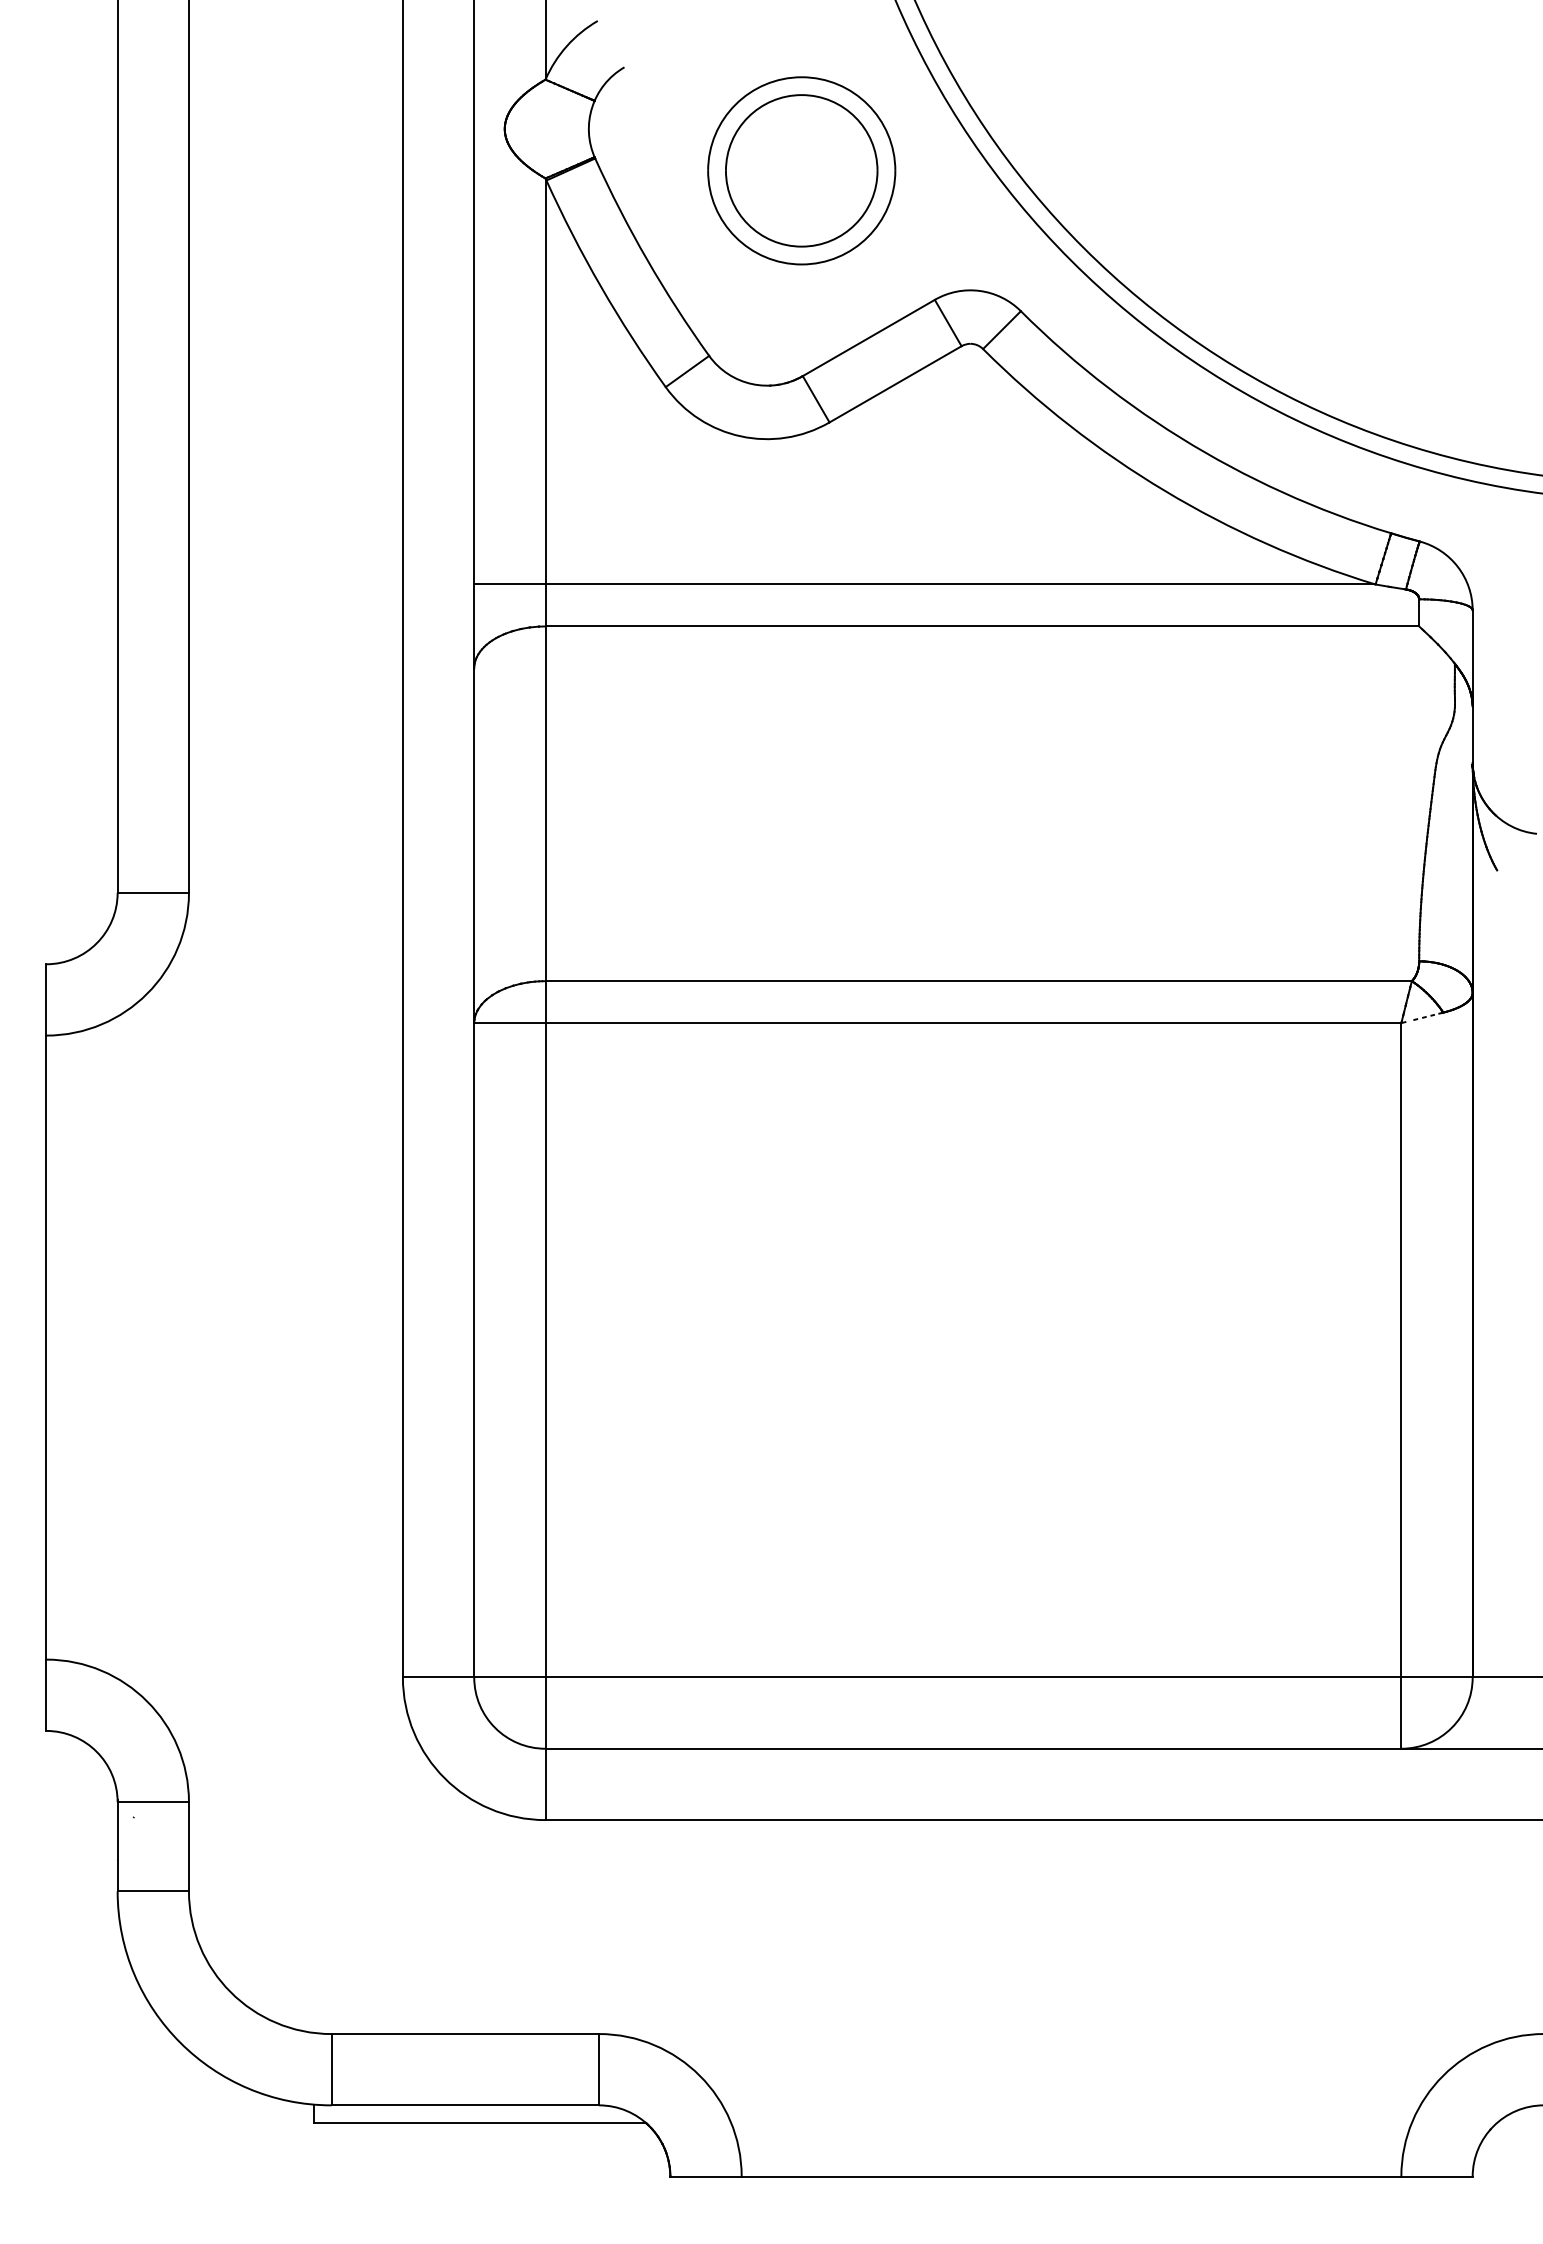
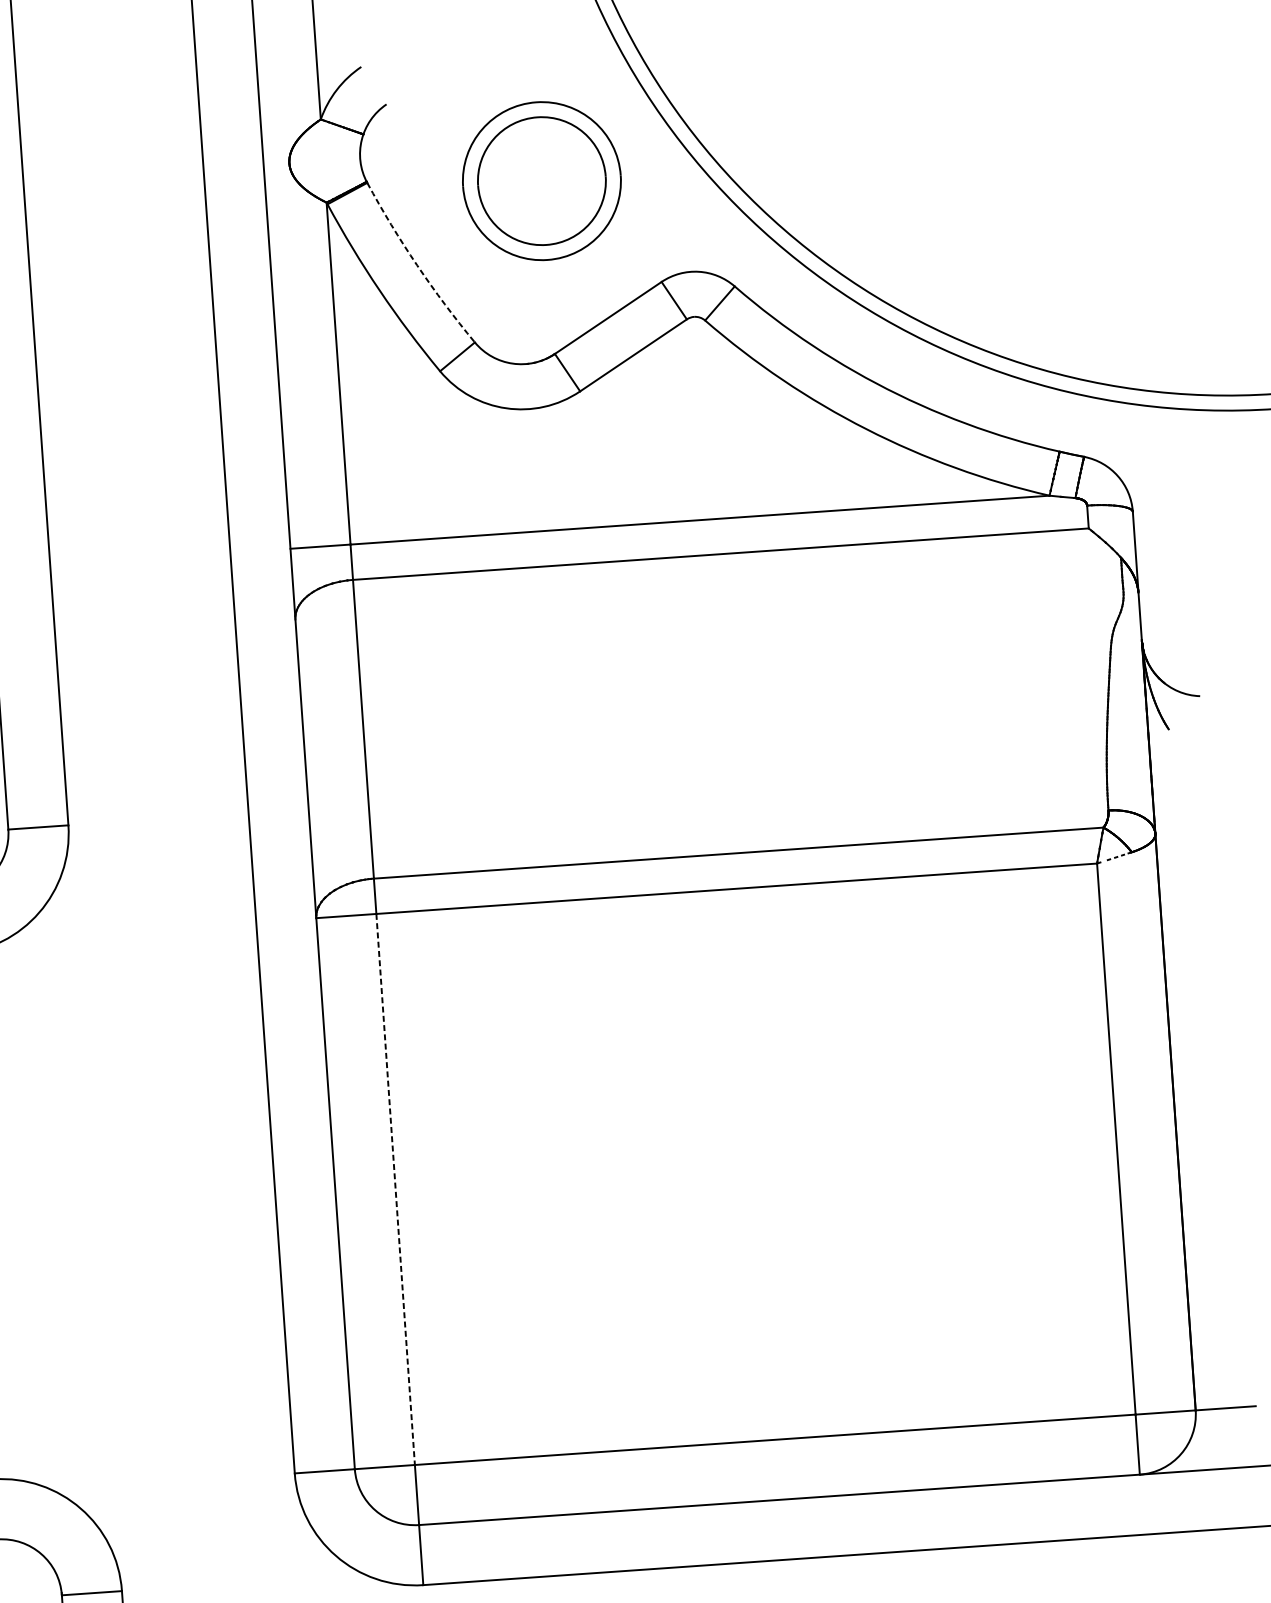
arc: (647, 260) -> (417, 265), solid -> dashed
line: (545, 1350) -> (395, 1189), solid -> dashed

